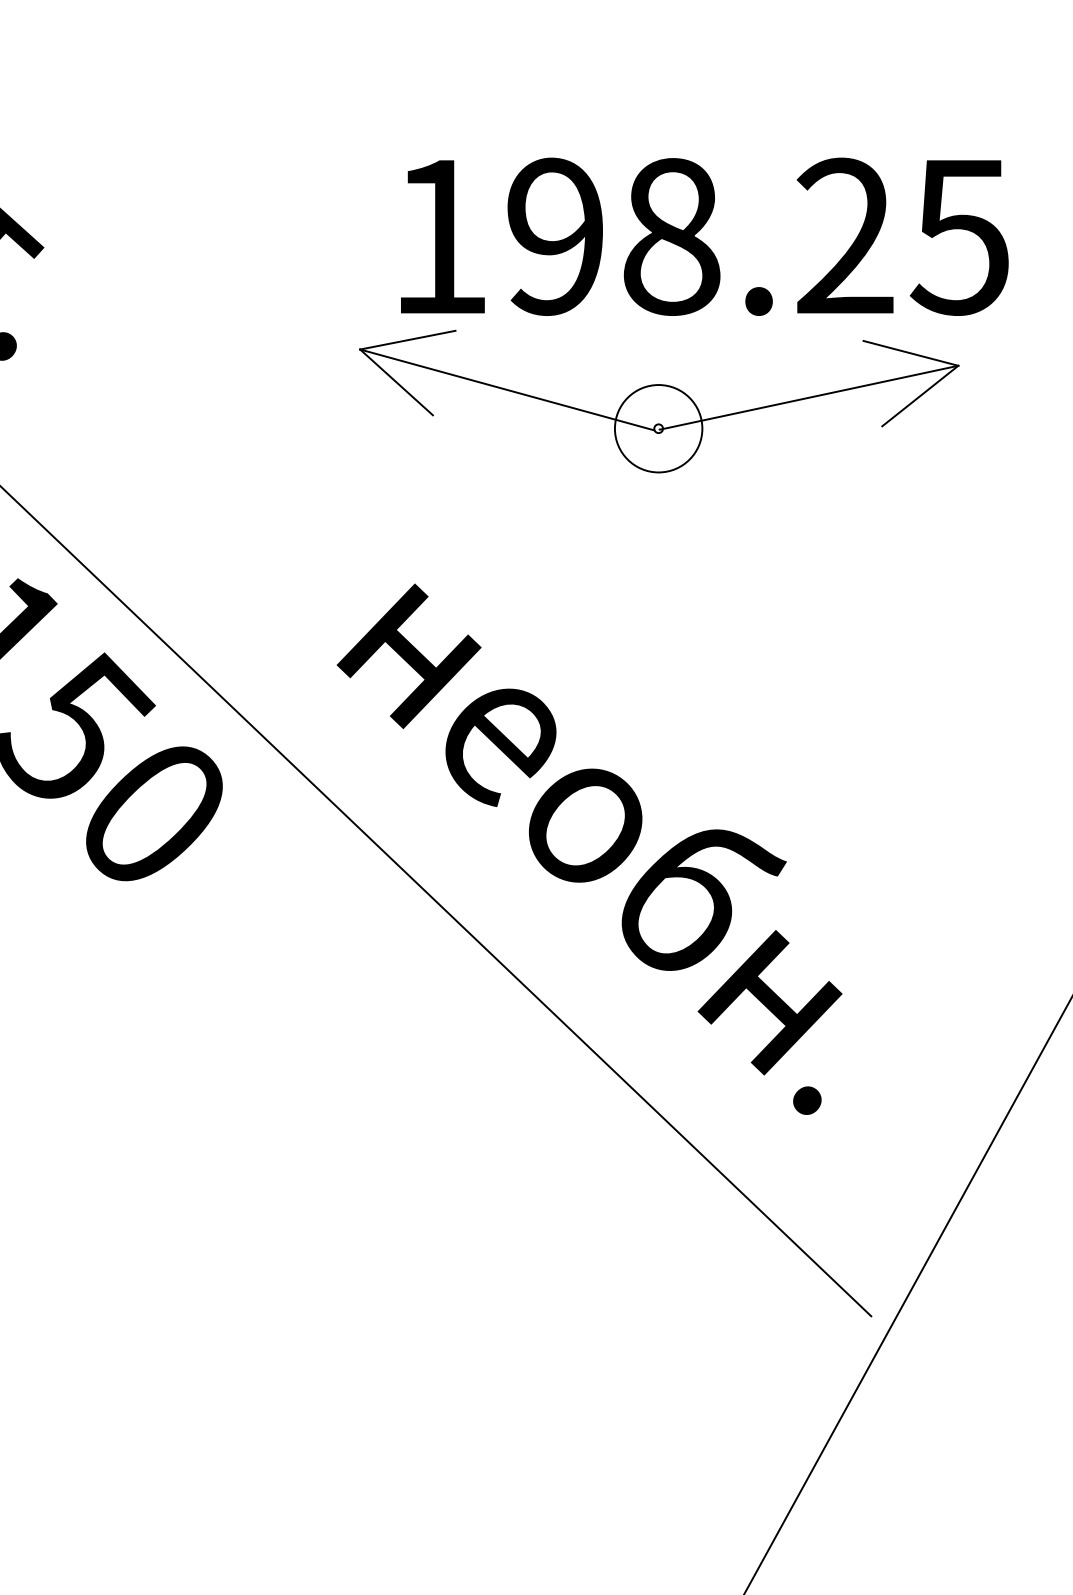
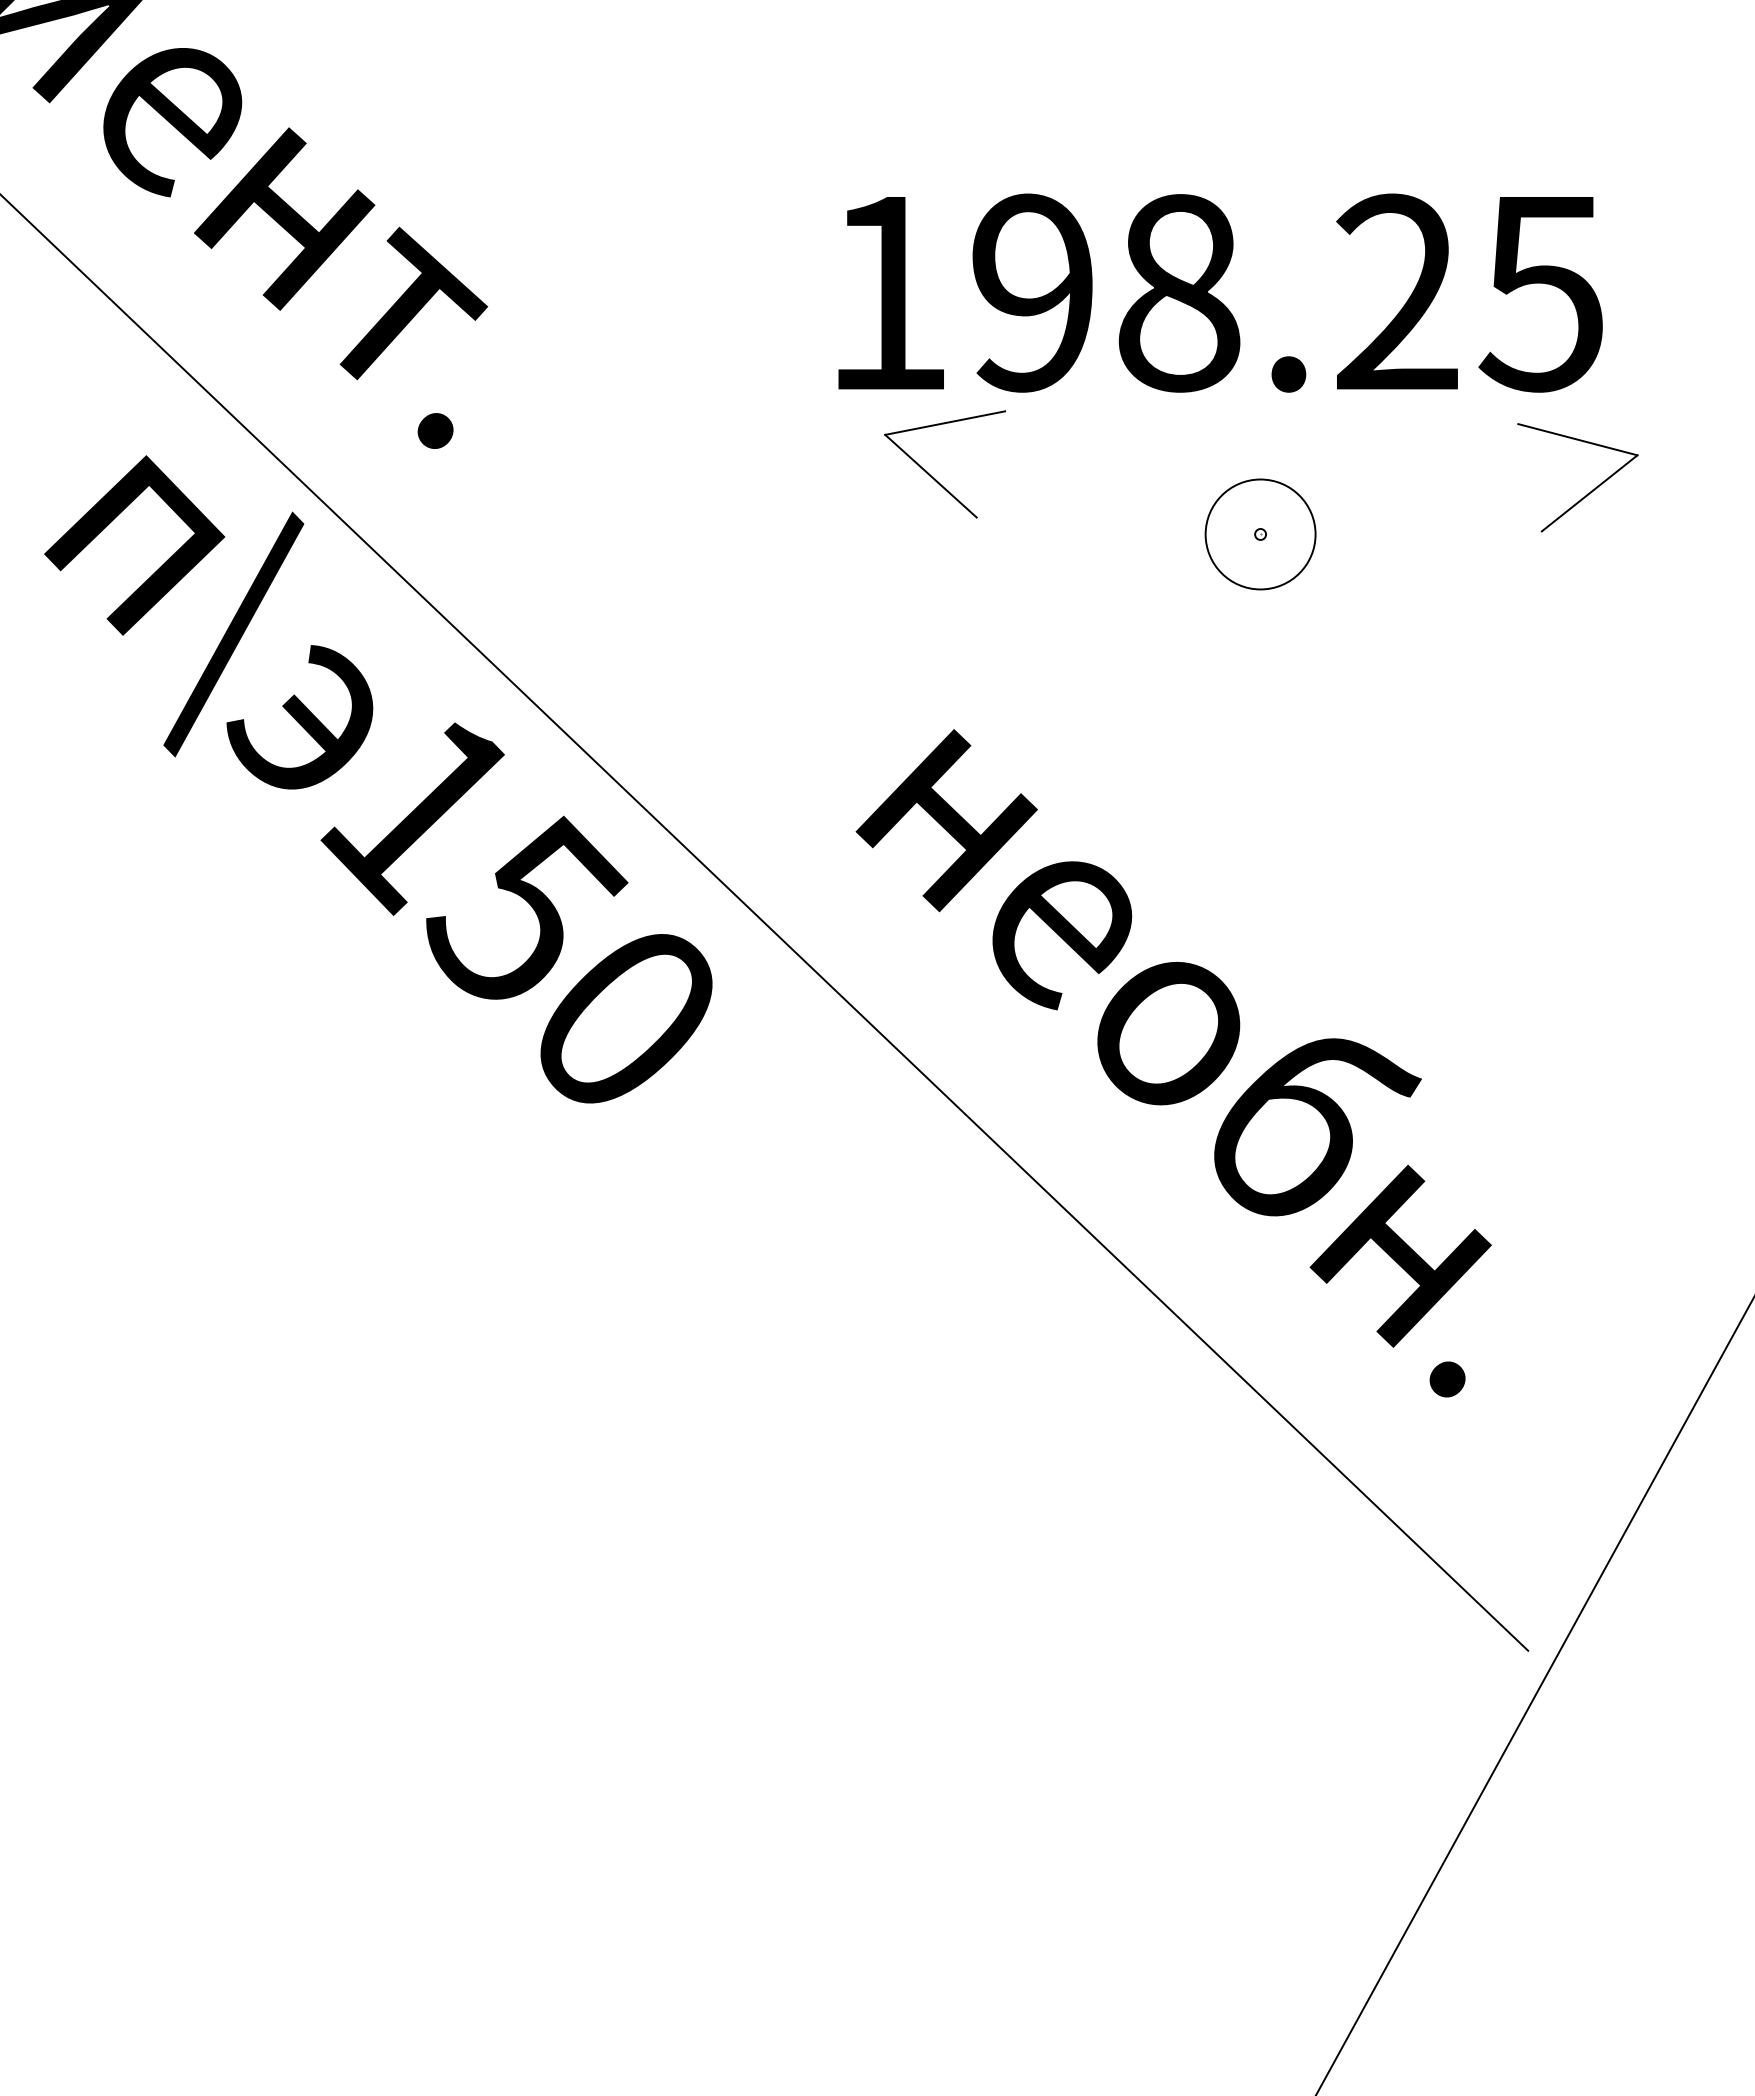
text: (704, 236) -> (1220, 292), moved
line: (506, 389) -> (1069, 485), removed
line: (808, 397) -> (1449, 495), removed

